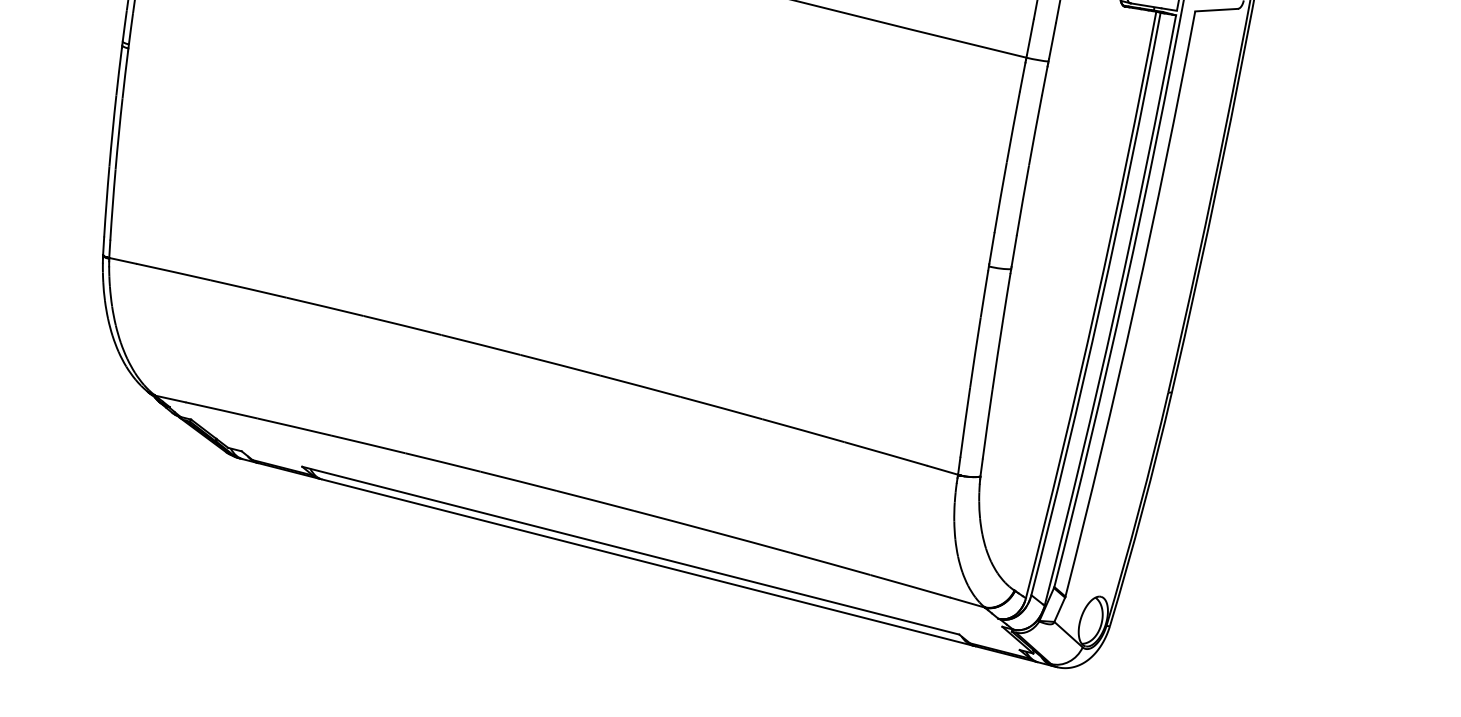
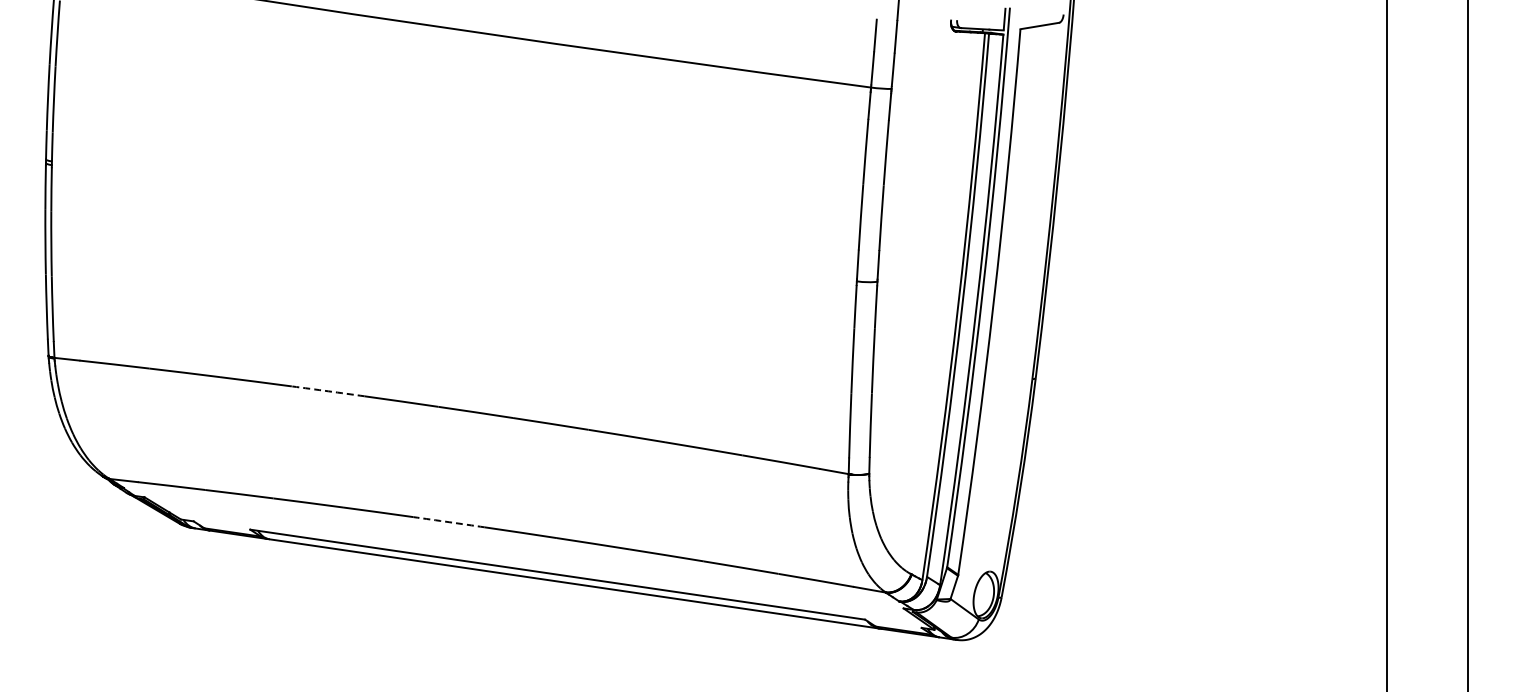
arc: (402, 325) -> (328, 391), solid -> dashed
arc: (519, 481) -> (449, 522), solid -> dashed

